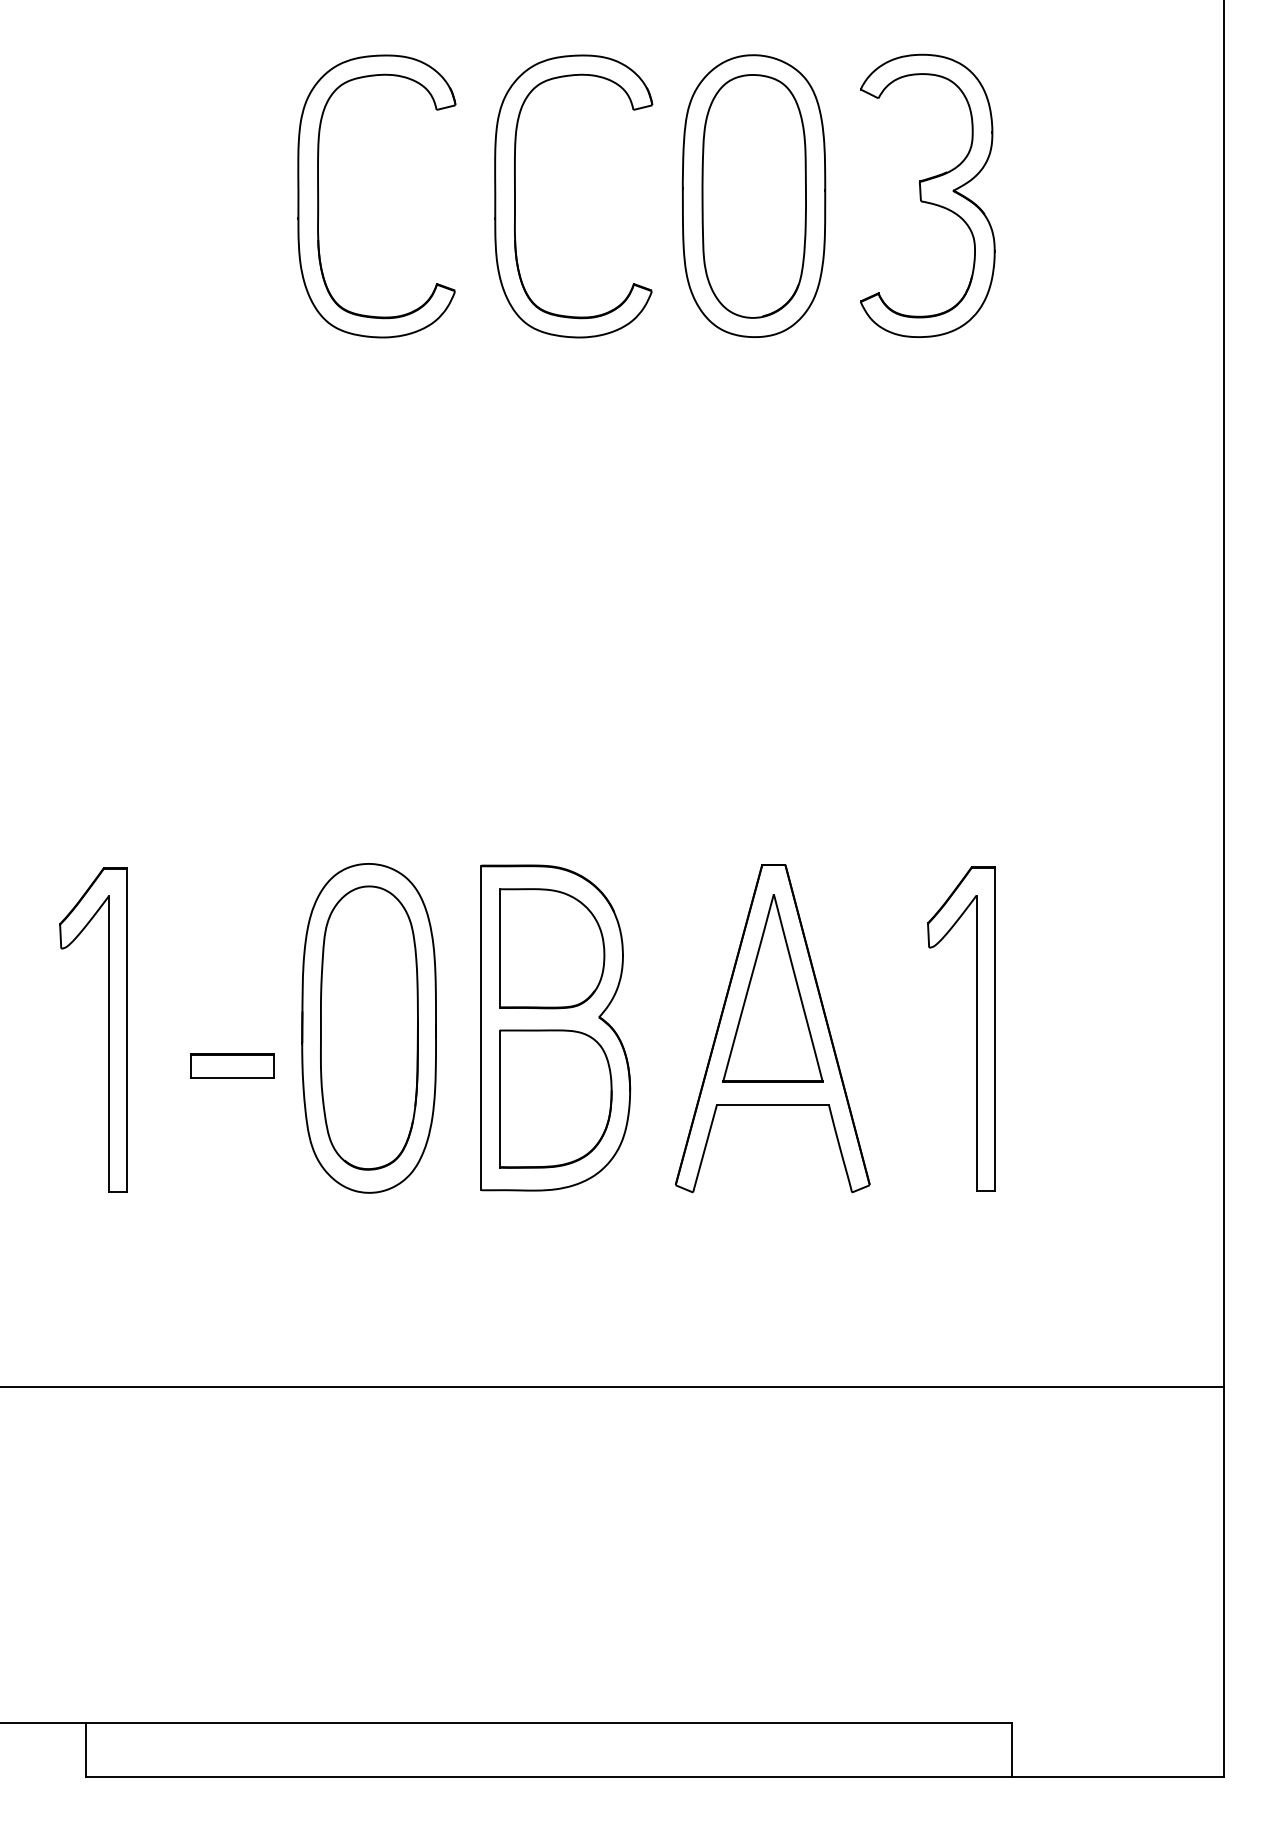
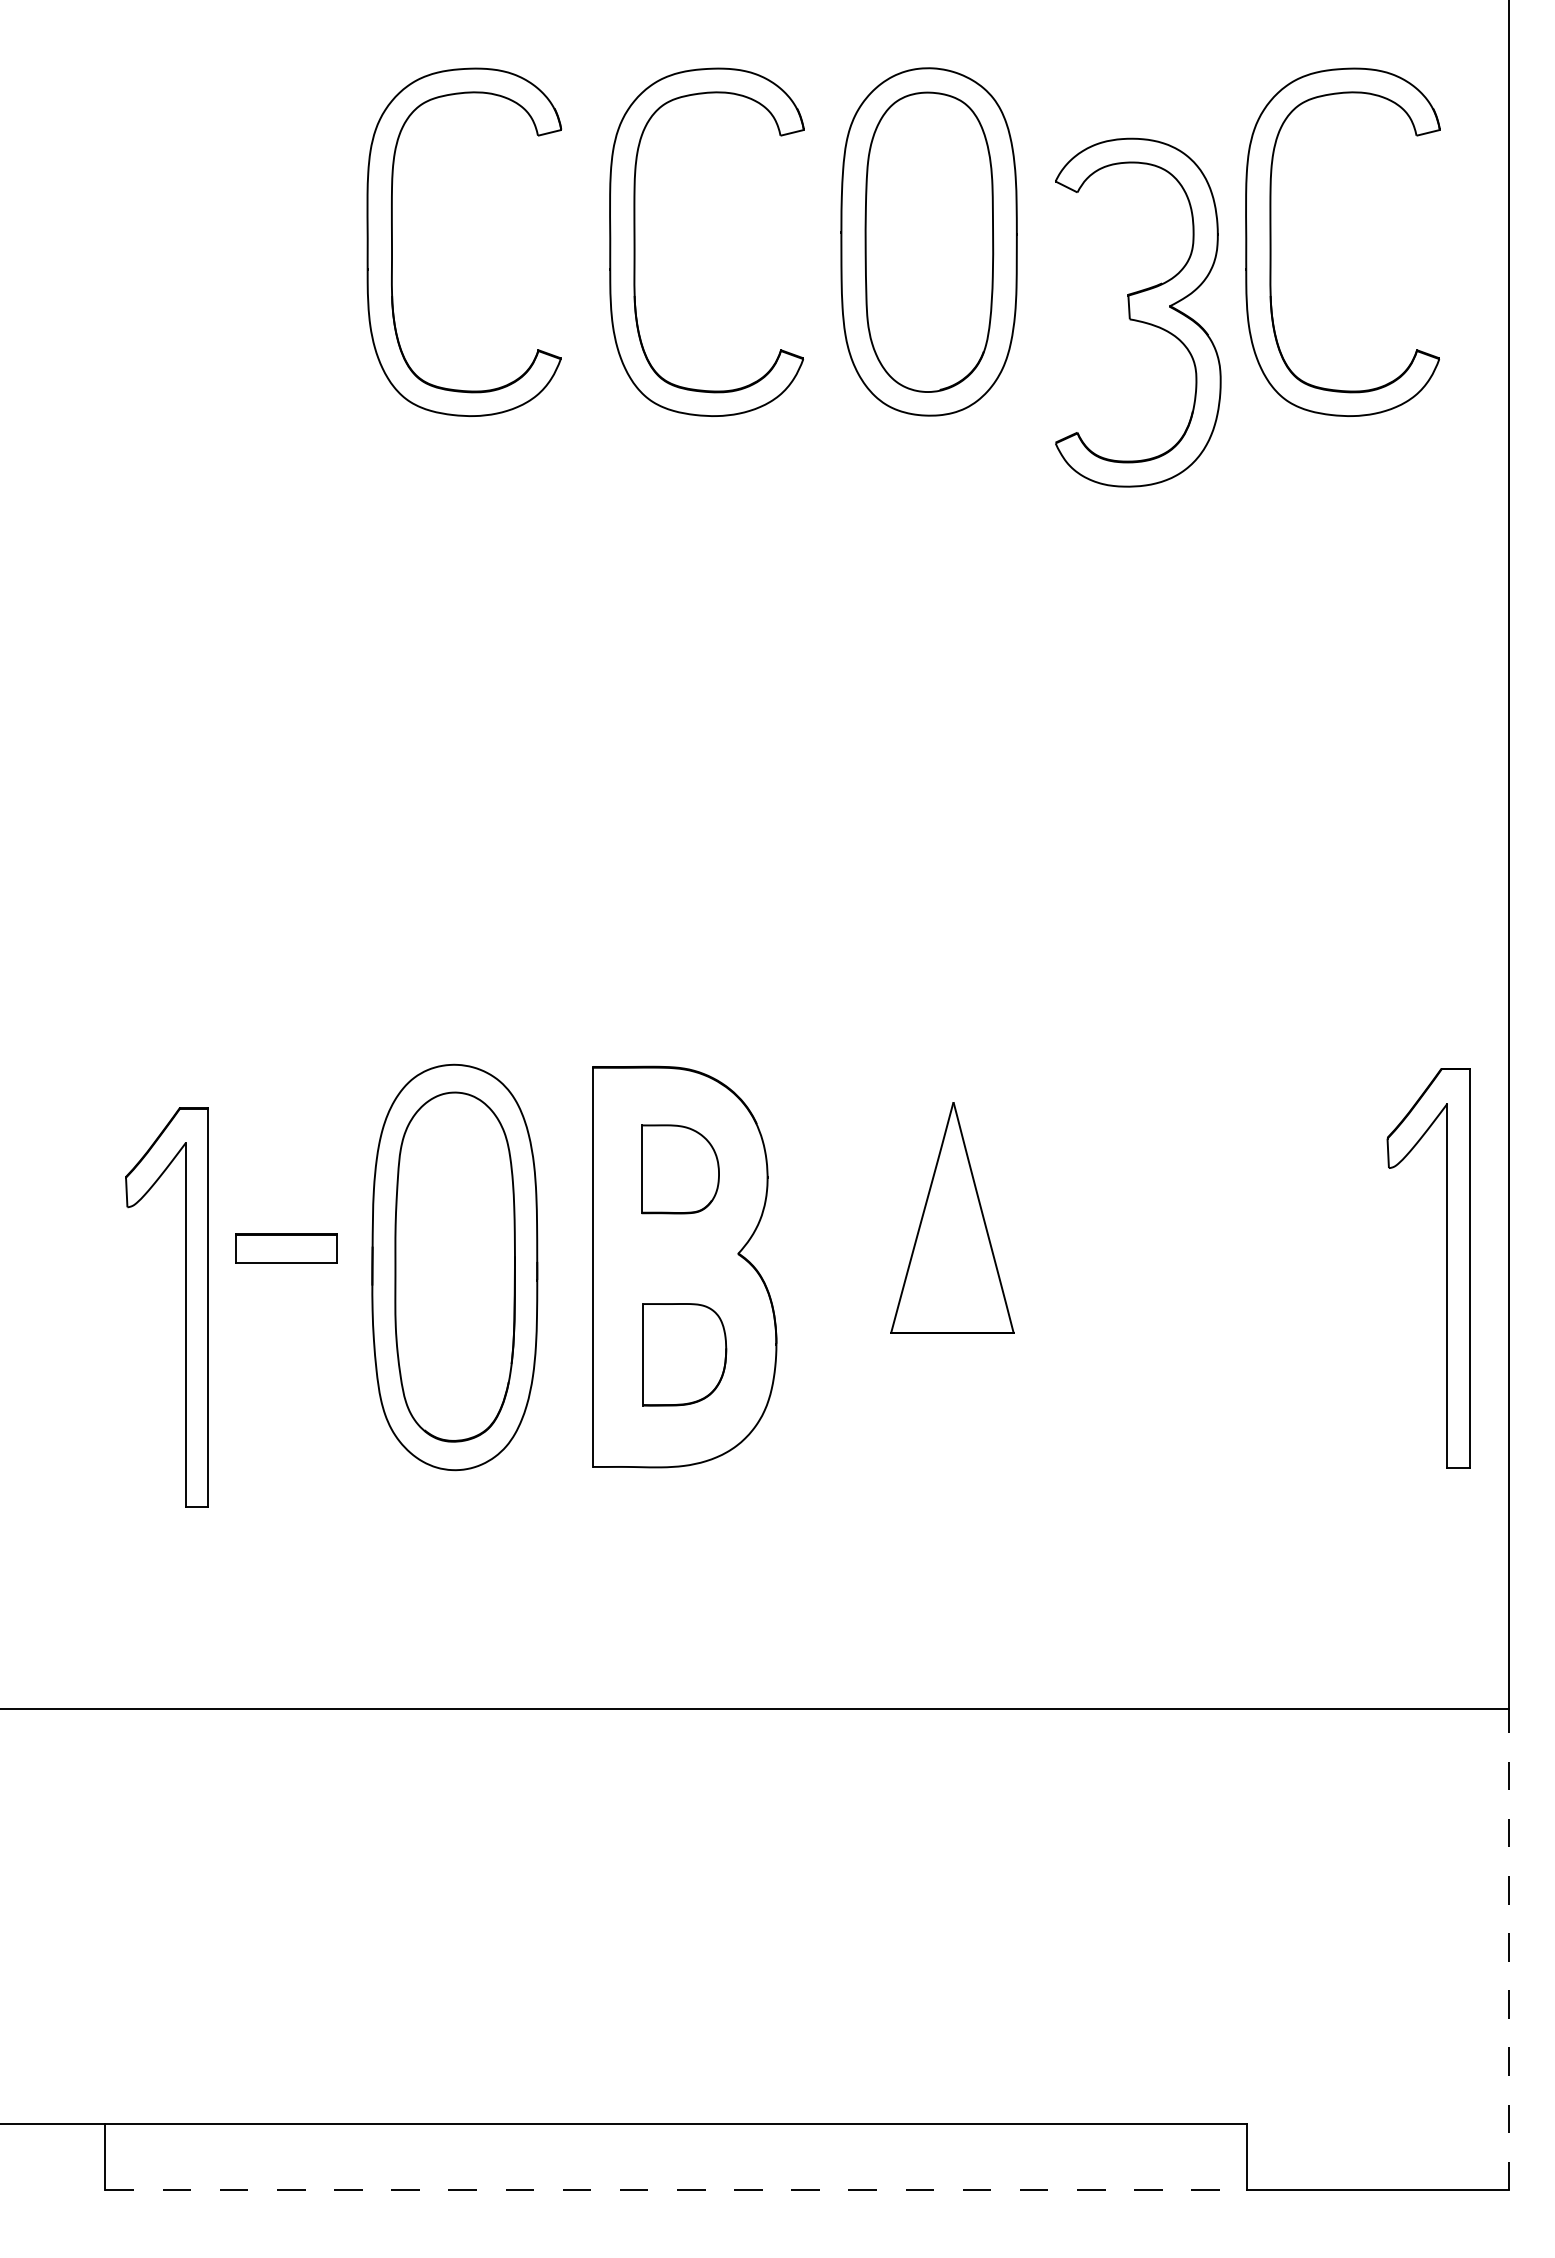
part: (928, 195) -> (1138, 312), moved
part: (1031, 195) -> (1271, 241), added
part: (552, 948) -> (680, 1169), size x0.6
part: (772, 1028) -> (951, 1267), removed
part: (975, 1029) -> (1446, 1268), moved
part: (108, 1030) -> (185, 1307), moved
part: (232, 1065) -> (286, 1248), moved
part: (555, 1098) -> (684, 1354), size x0.6
line: (1224, 1581) -> (1508, 1949), solid -> dashed
line: (549, 1777) -> (676, 2190), solid -> dashed

